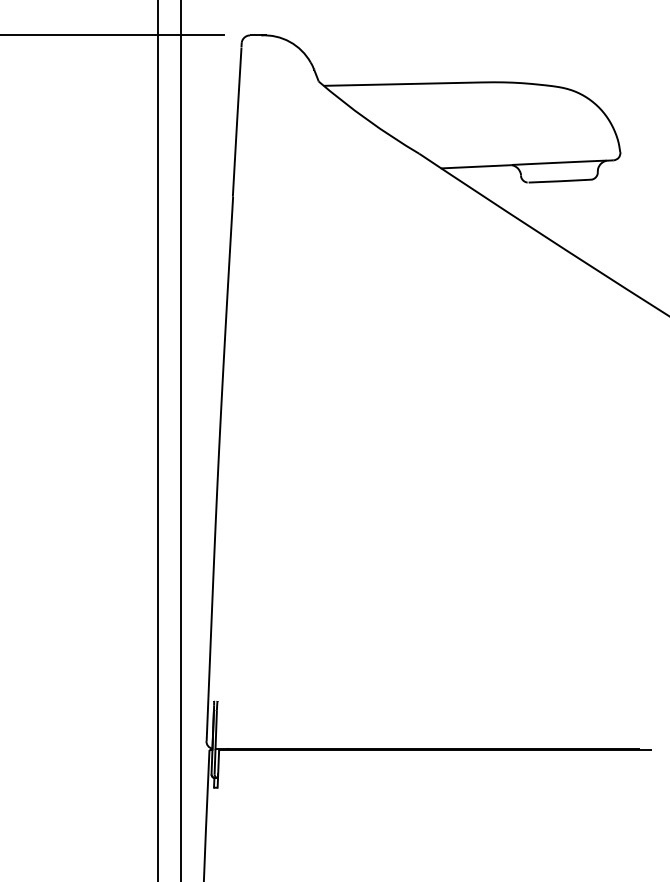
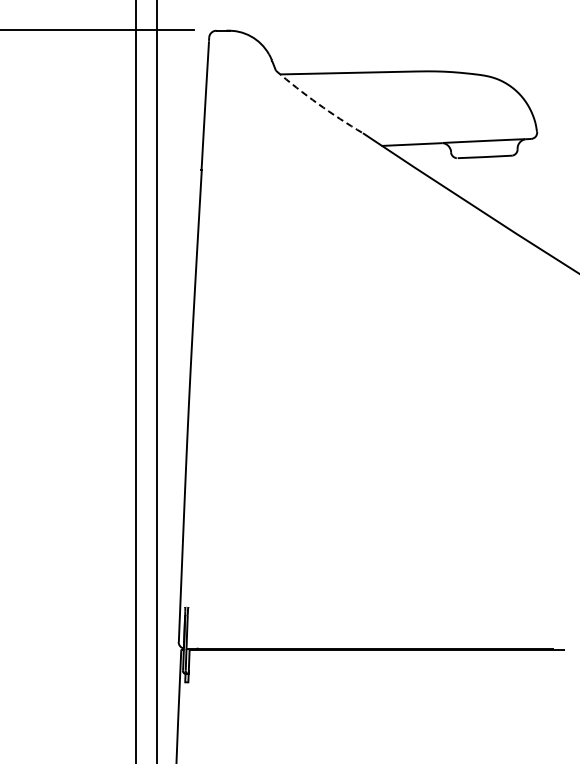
arc: (367, 119) -> (318, 103), solid -> dashed

